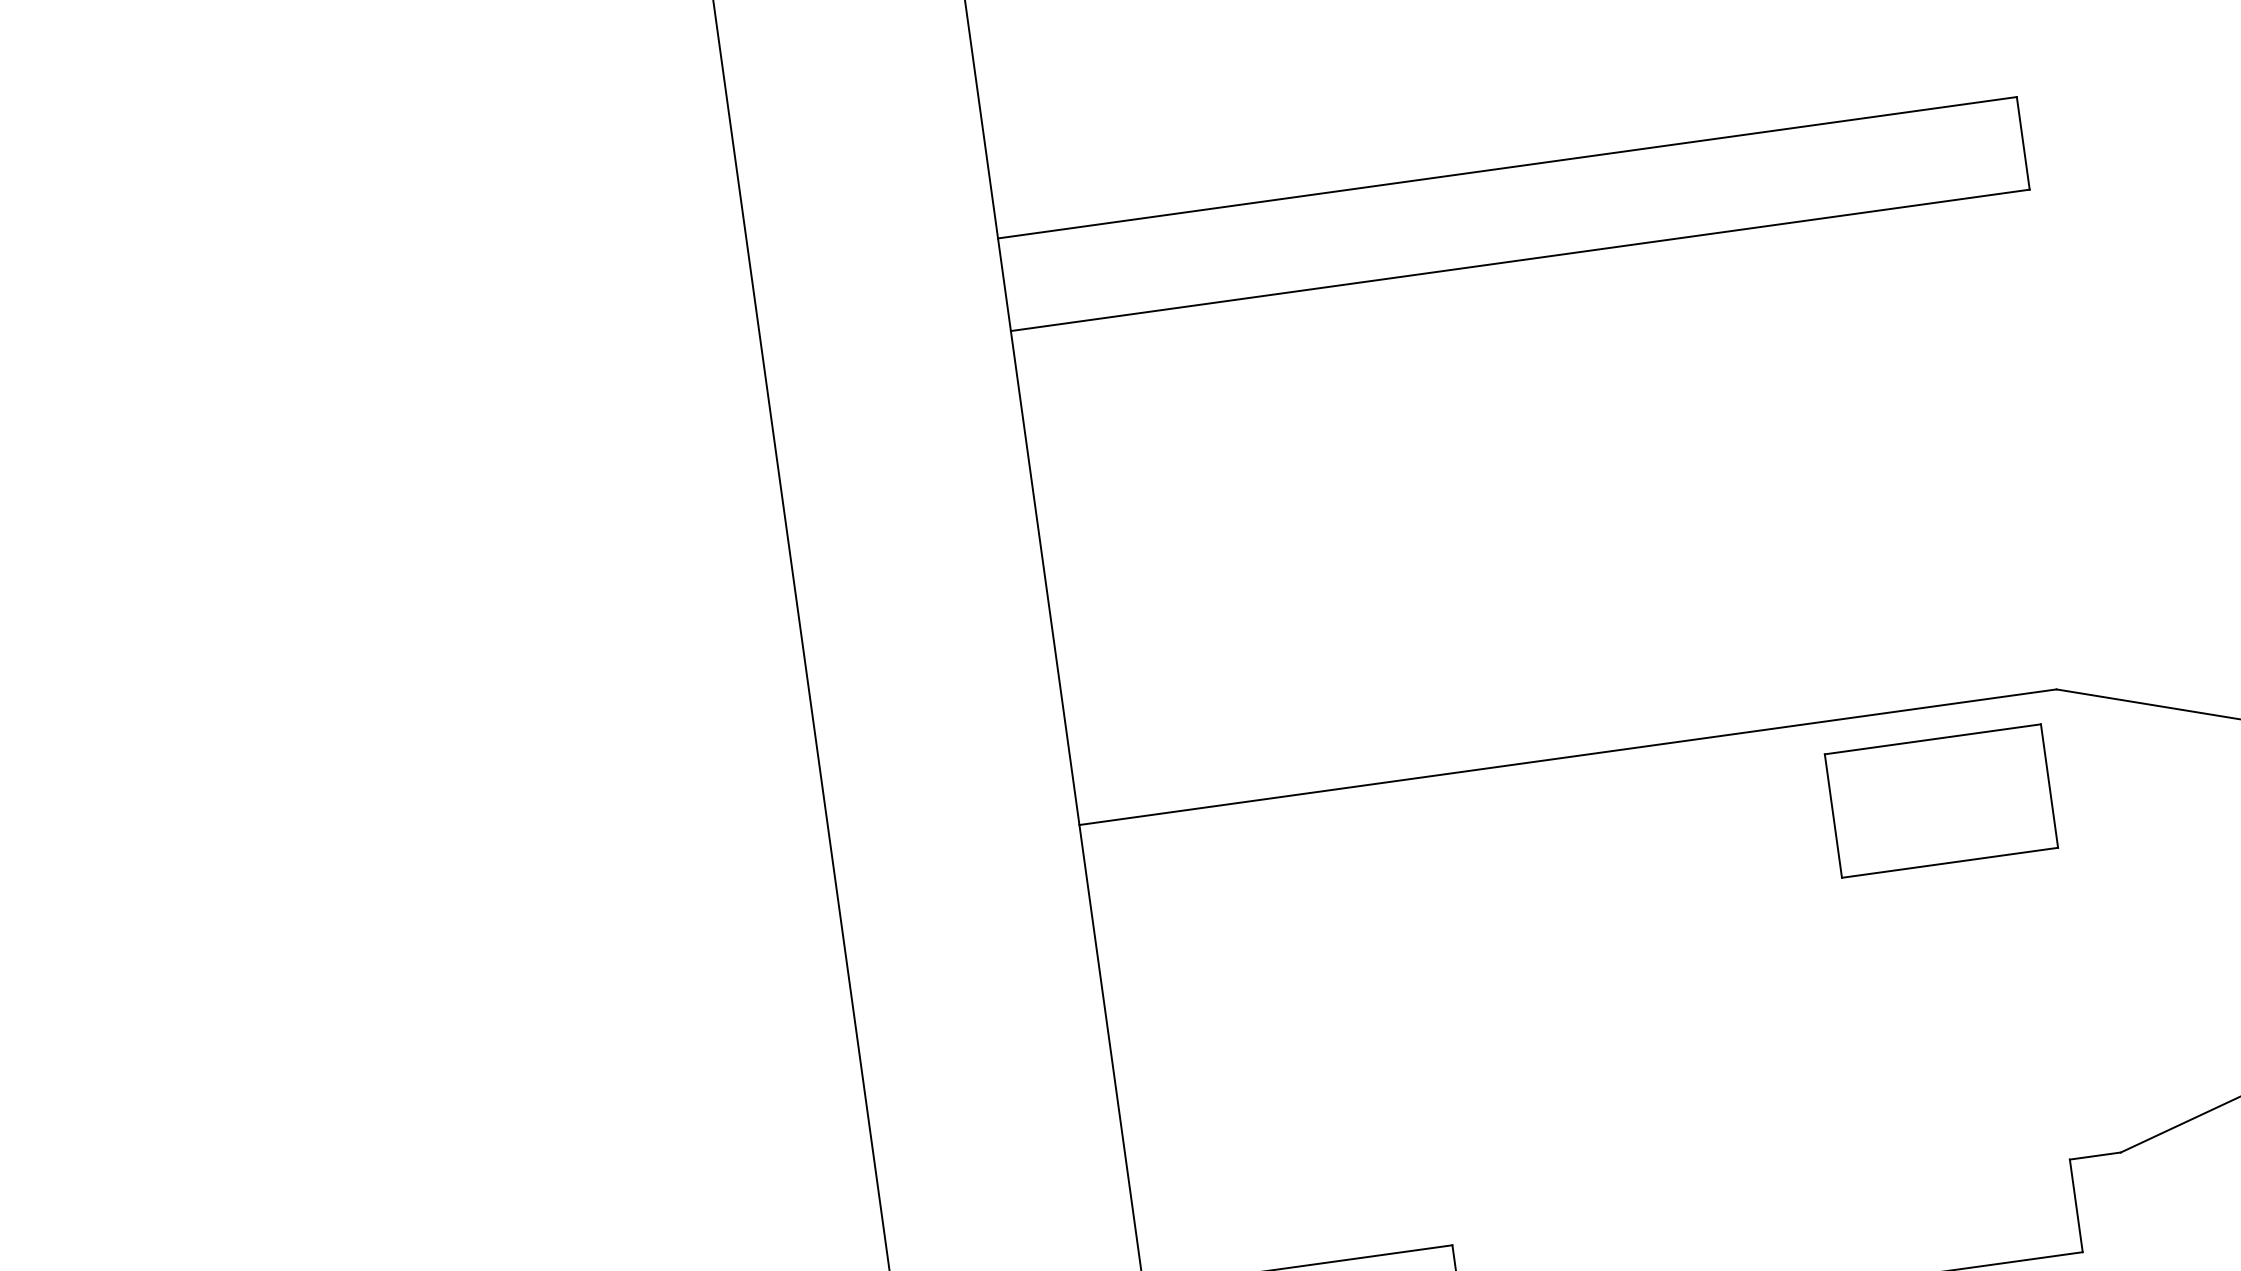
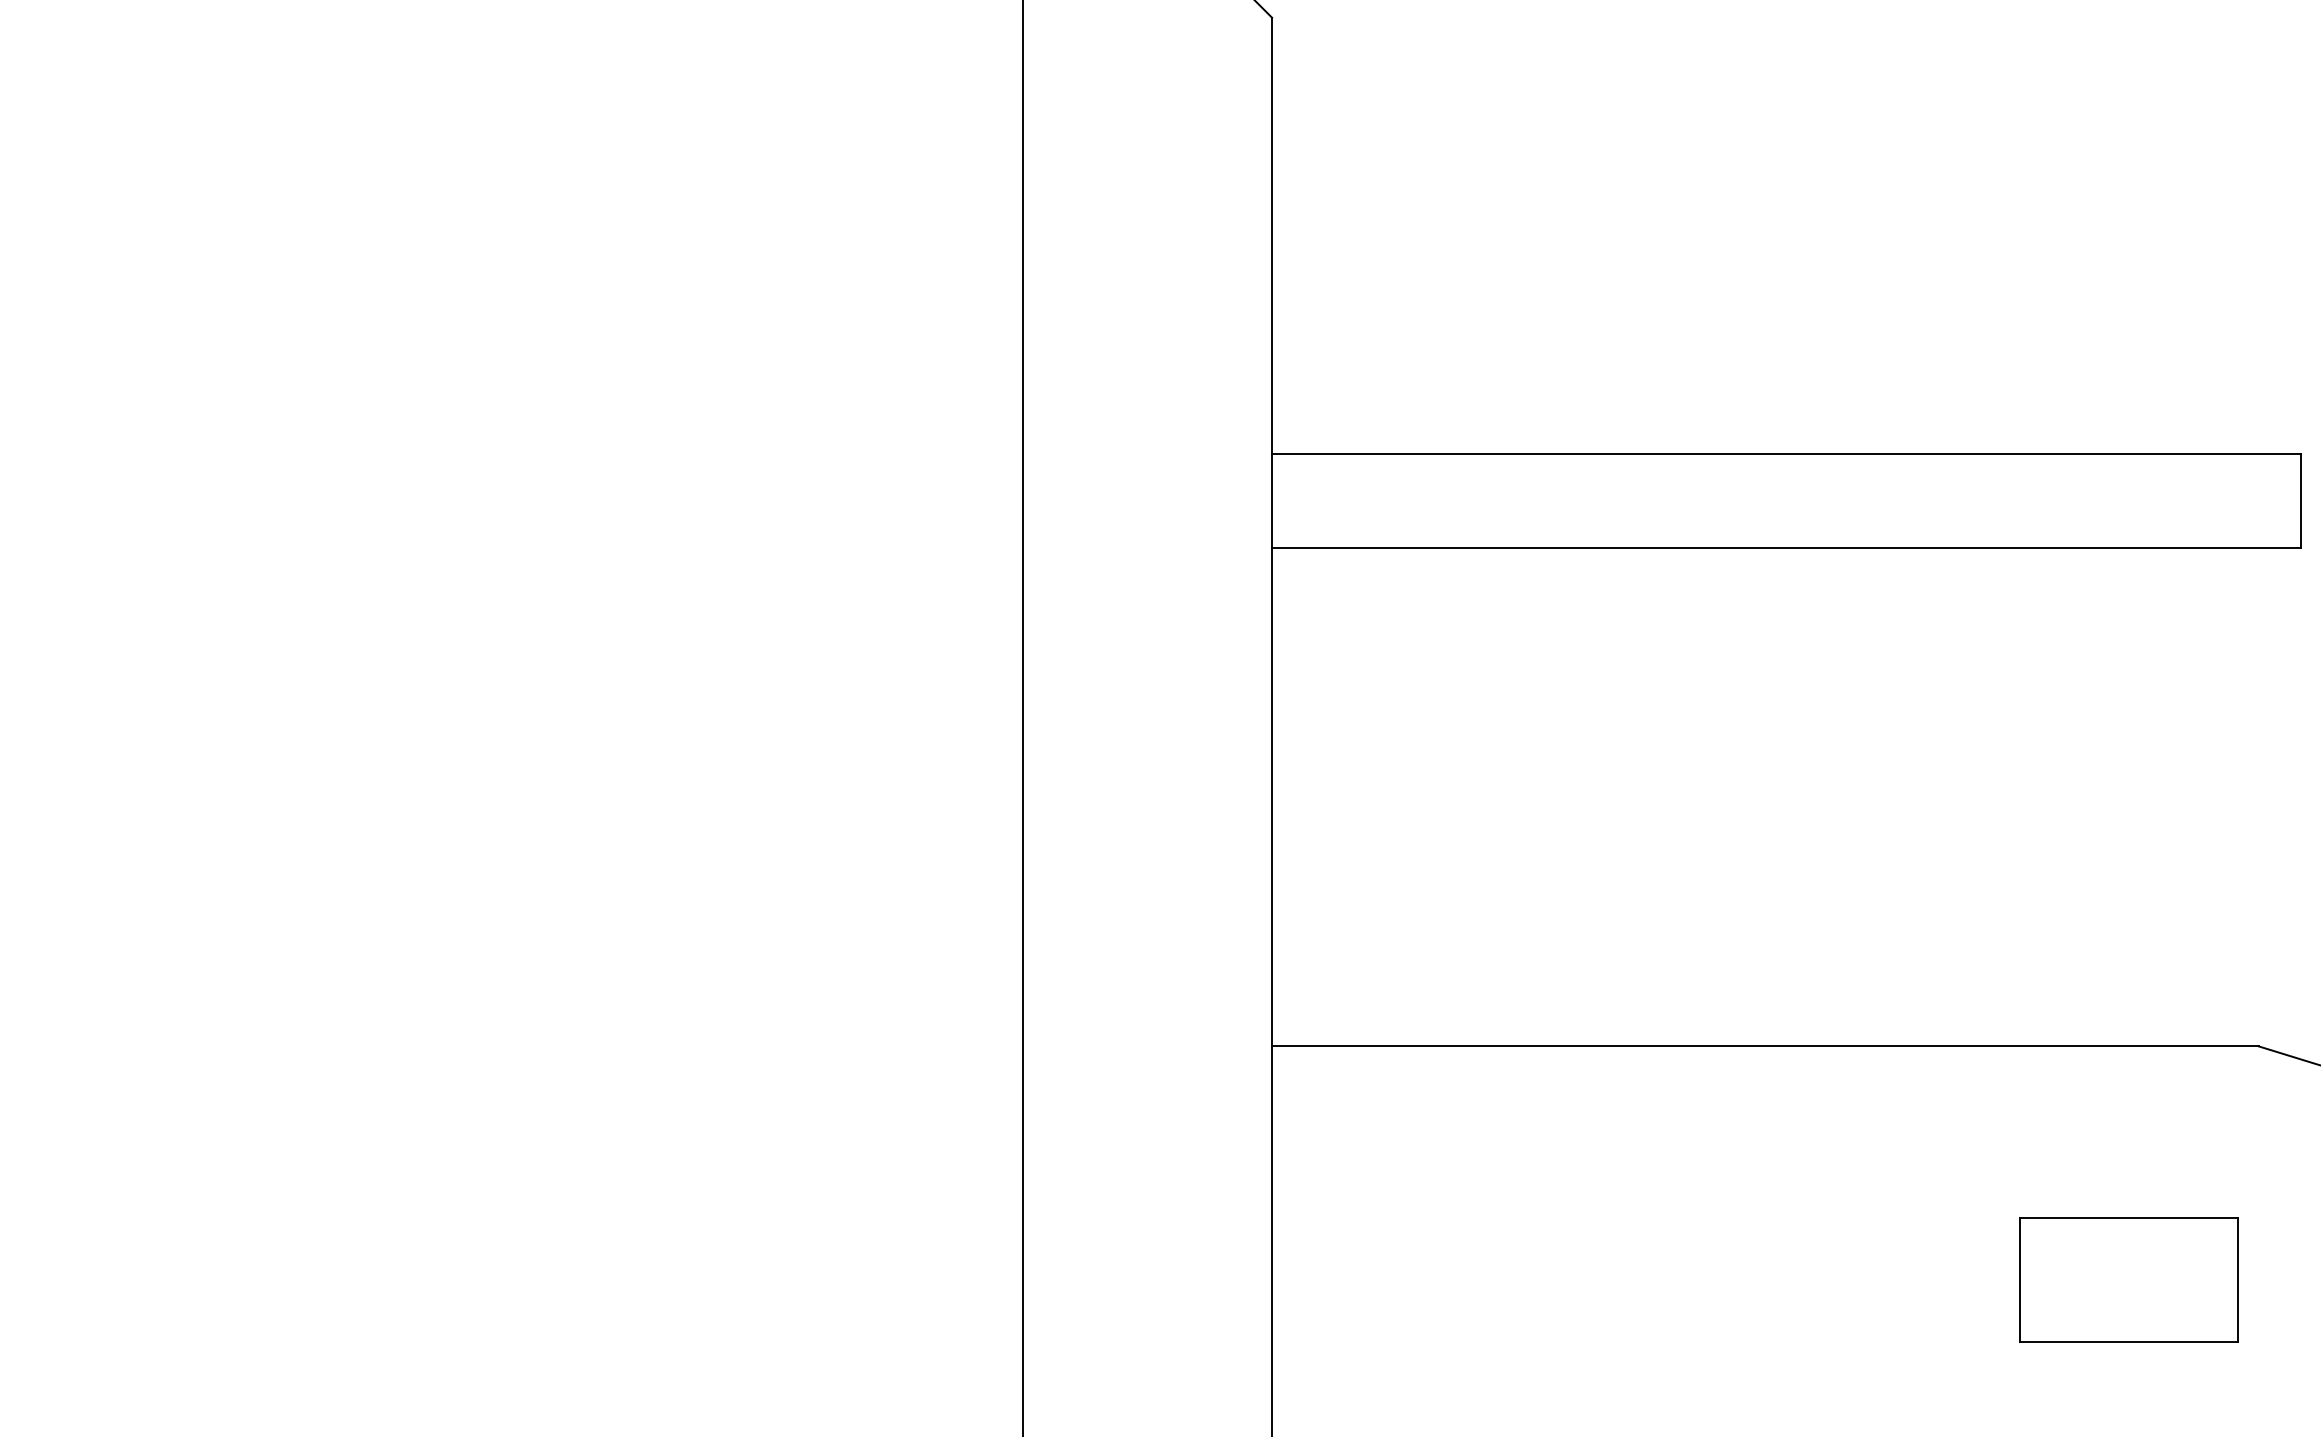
part: (1940, 800) -> (2128, 1279), moved

